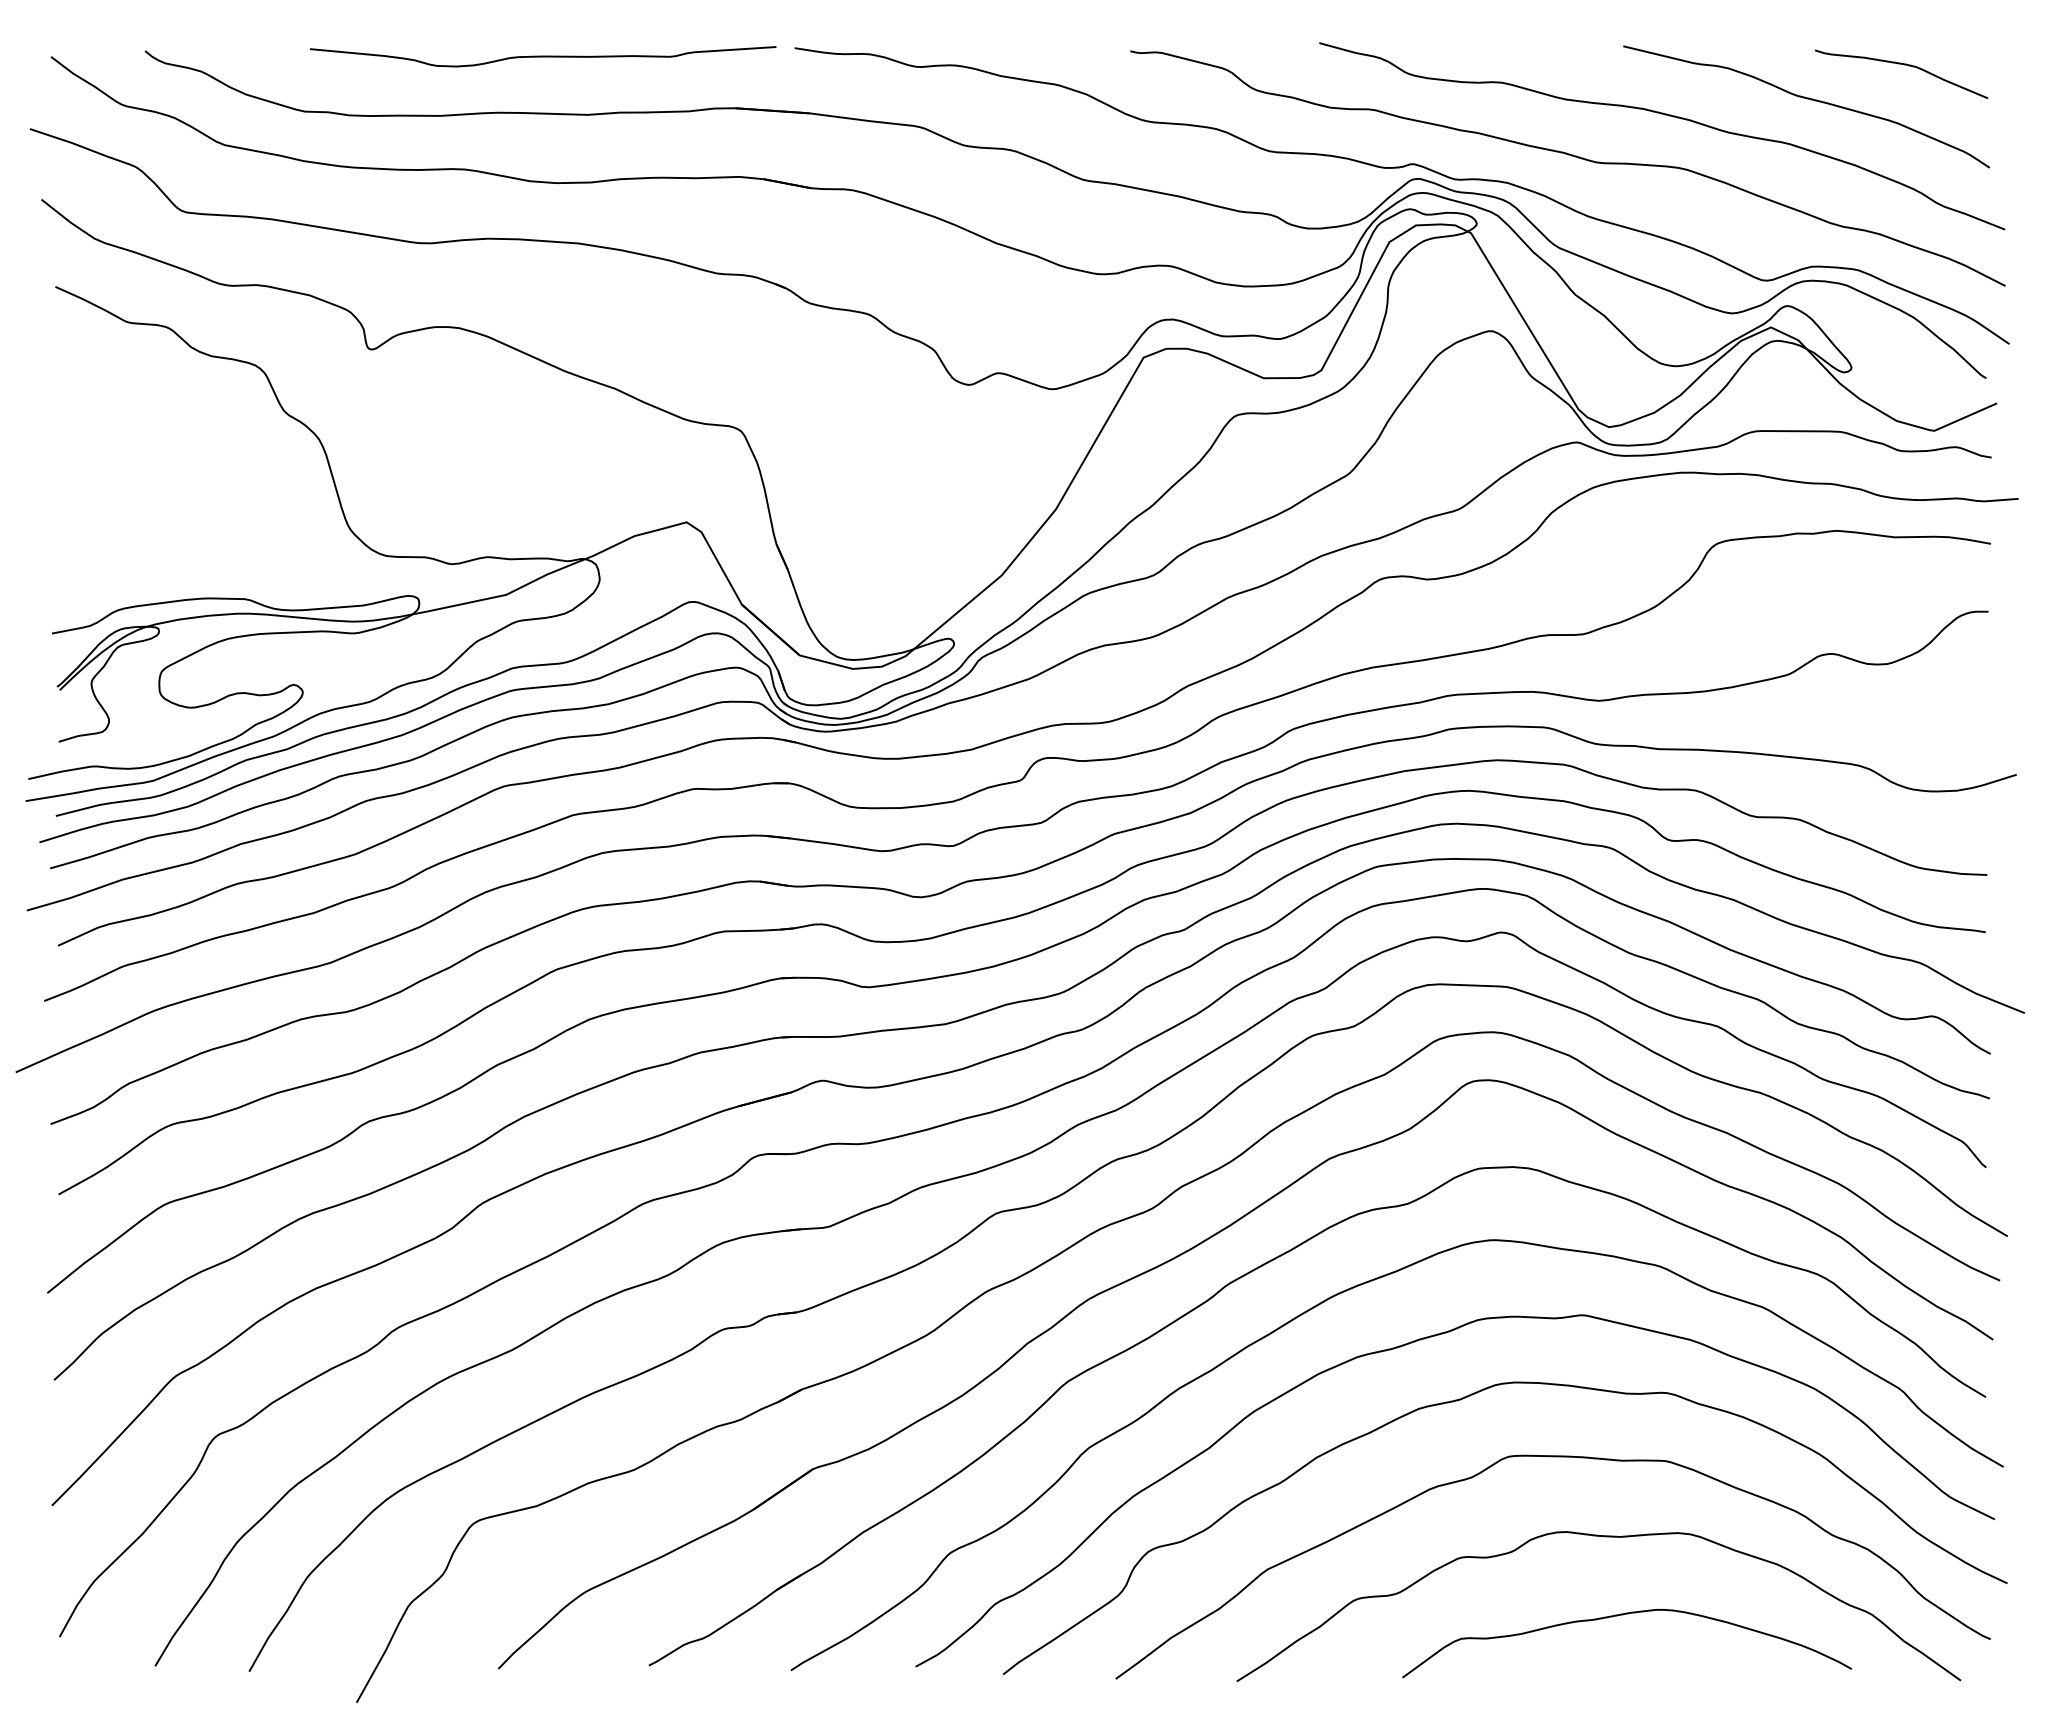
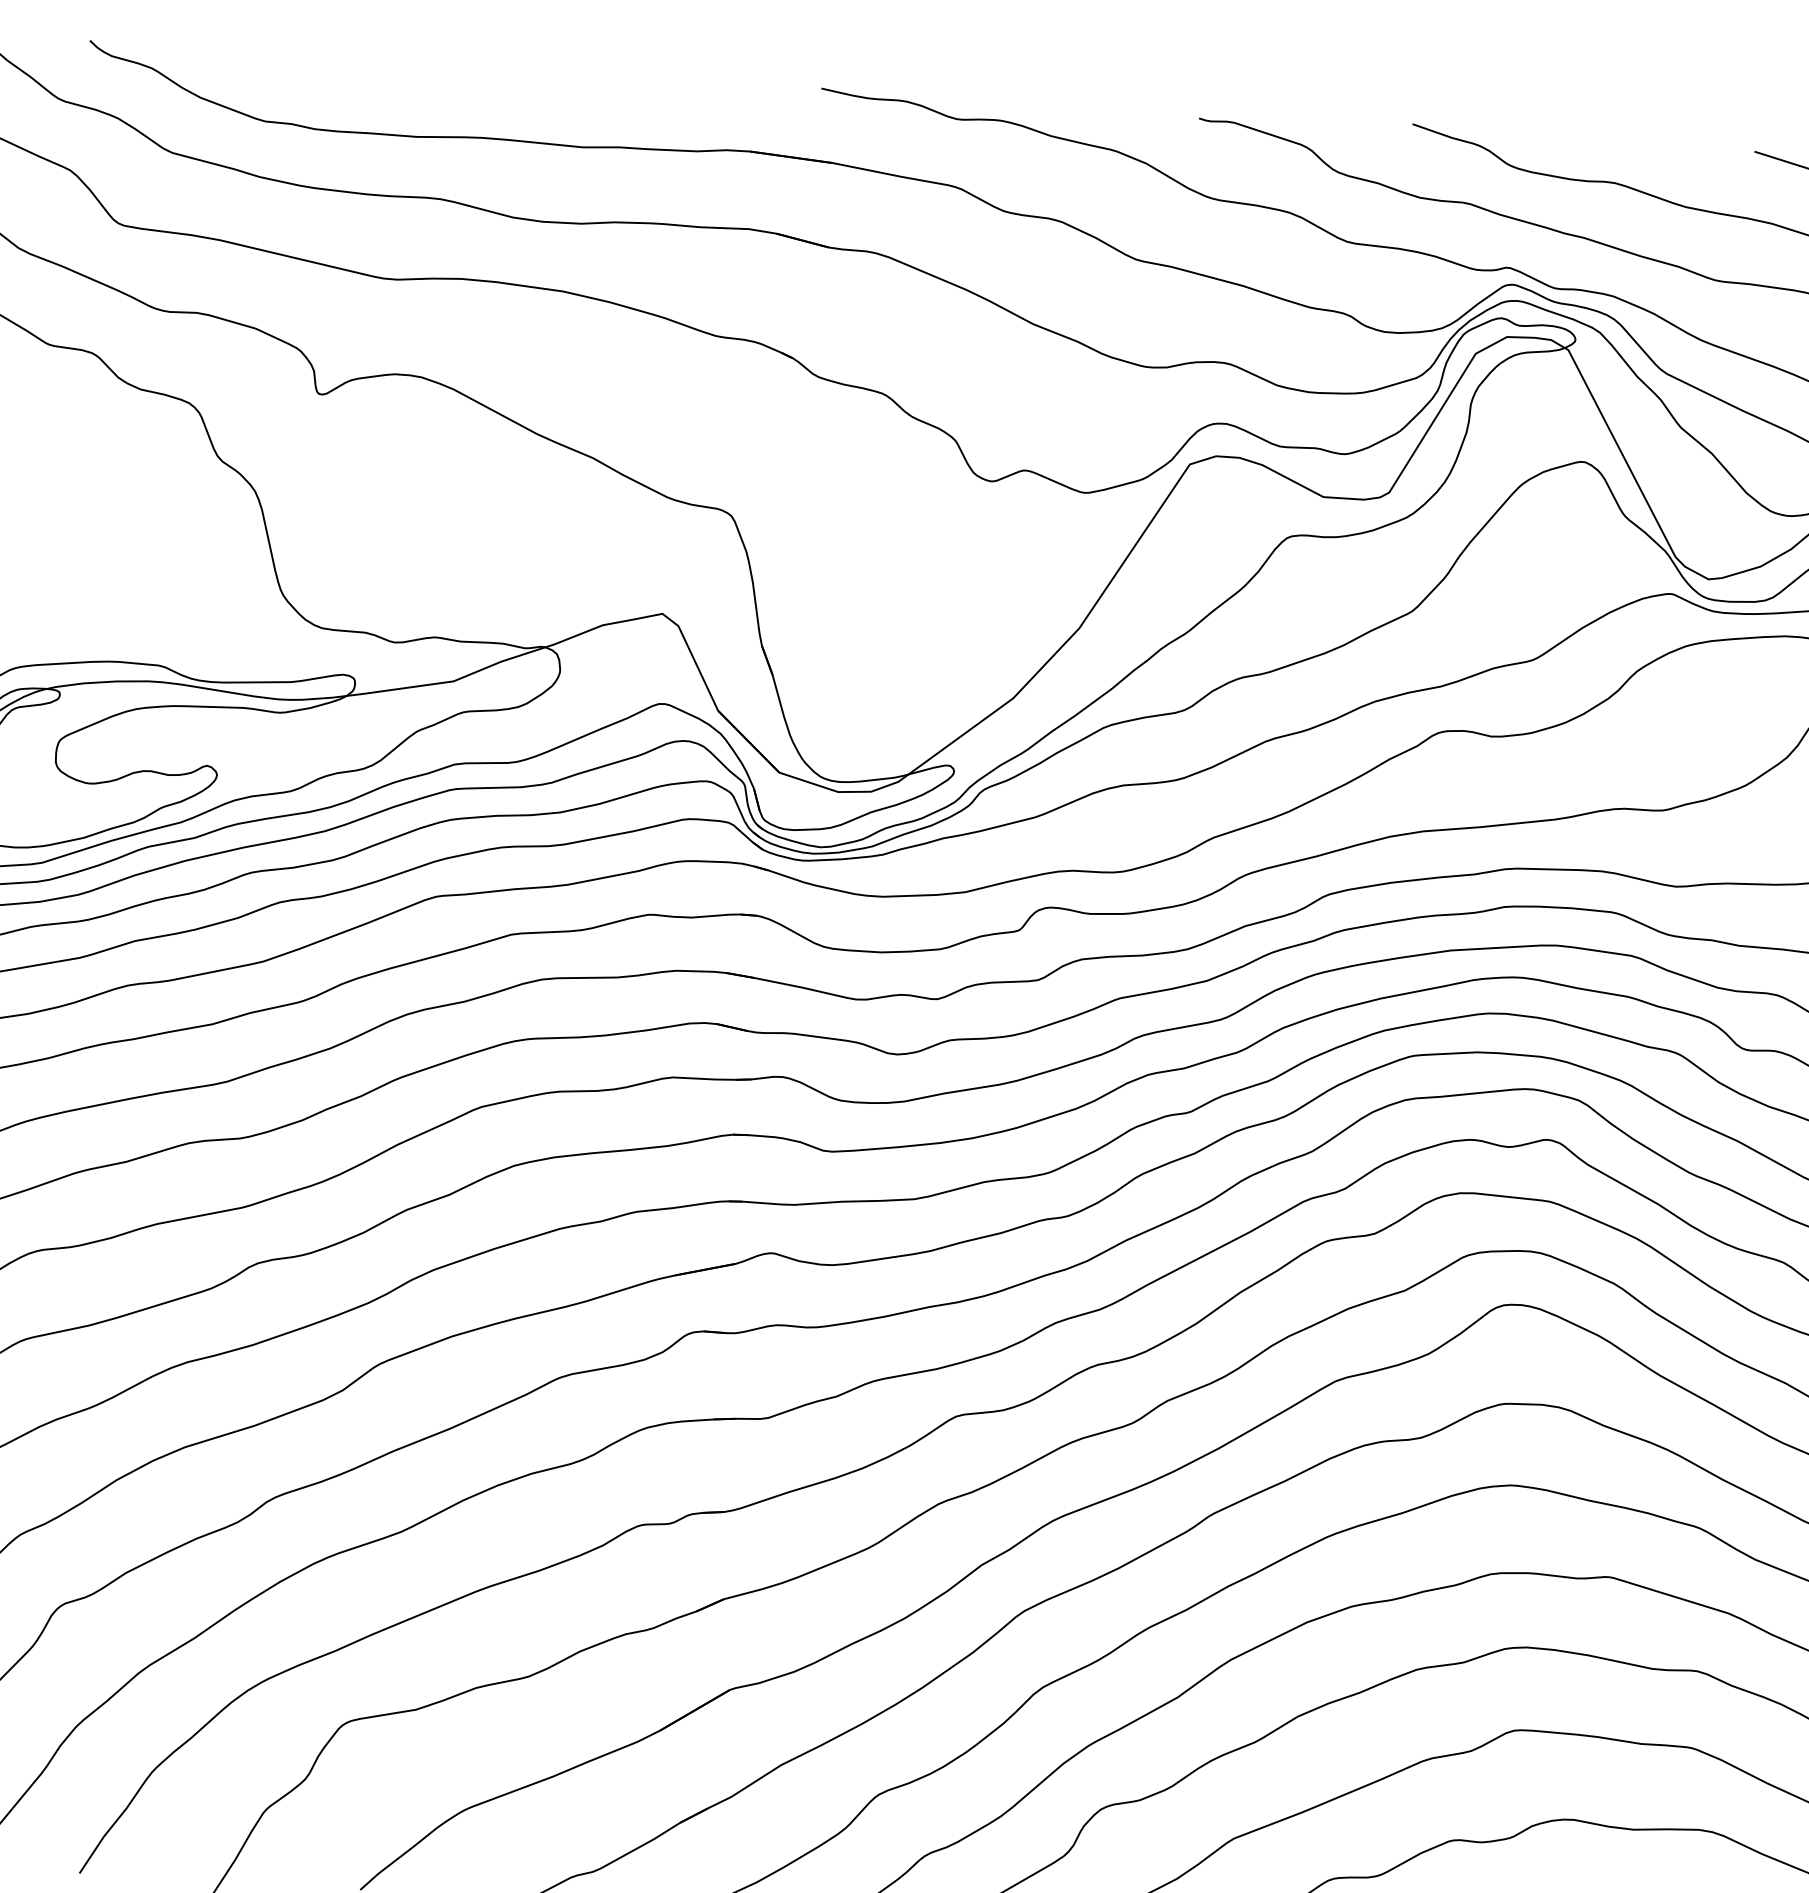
curve: (543, 56) -> (537, 78), removed

